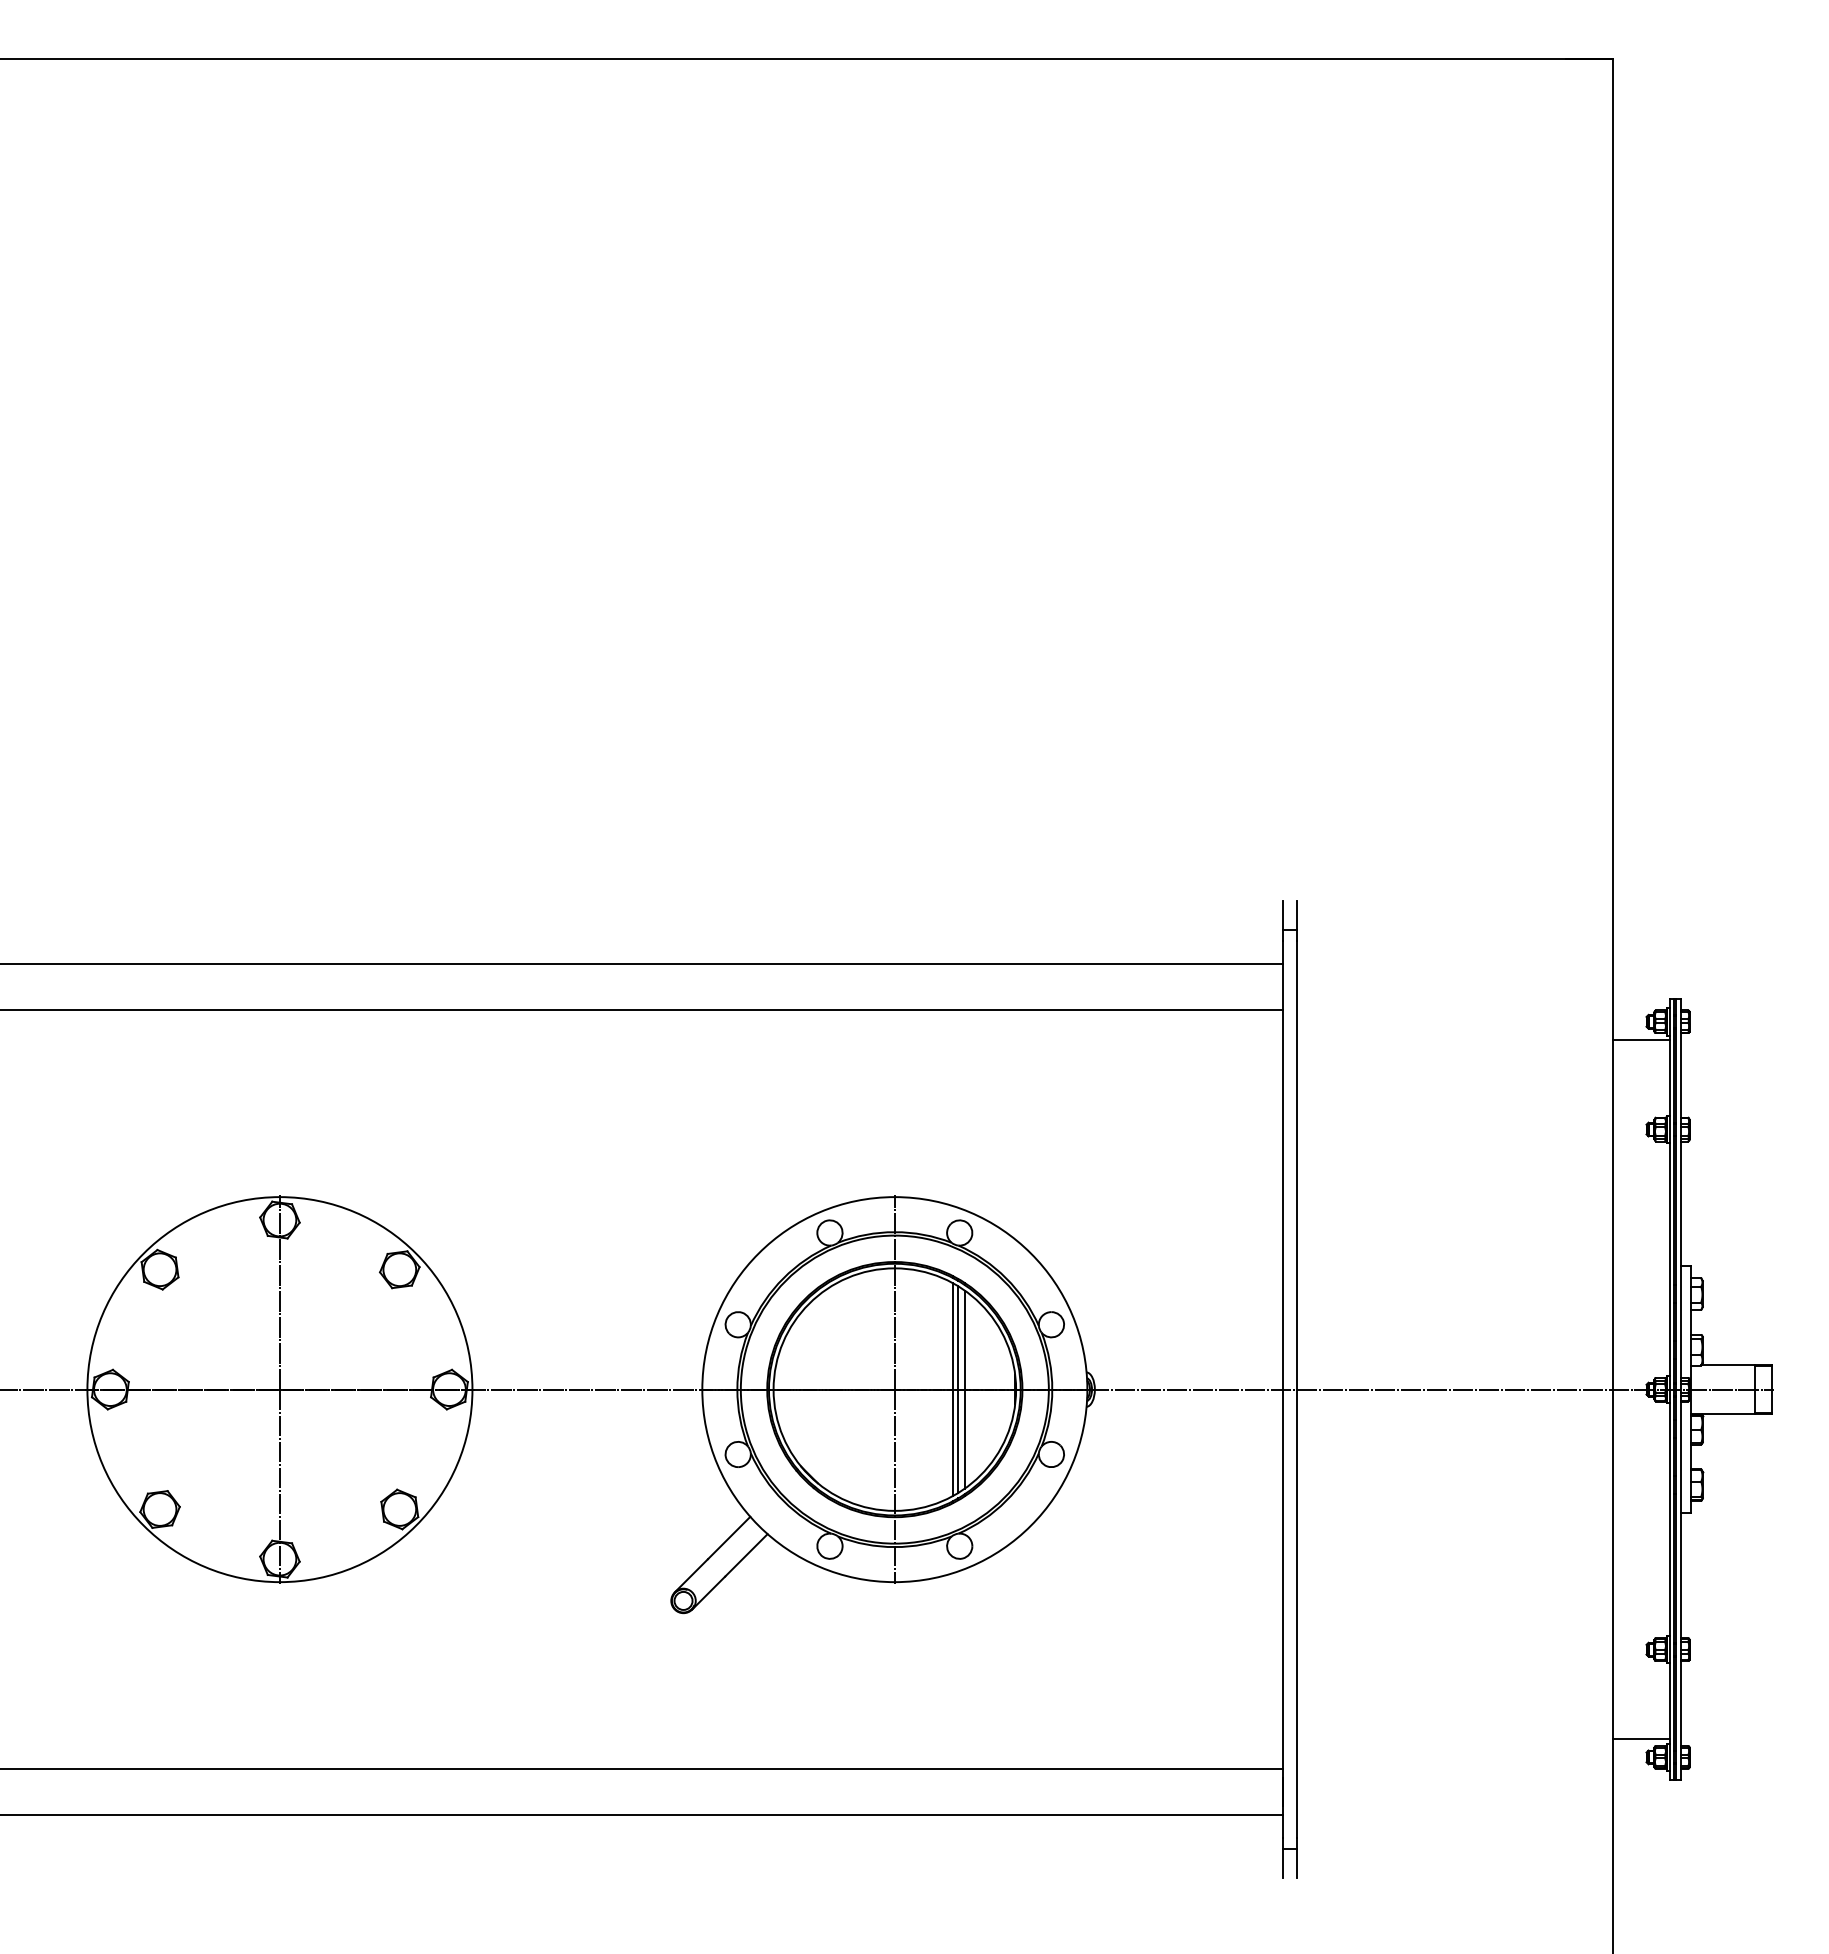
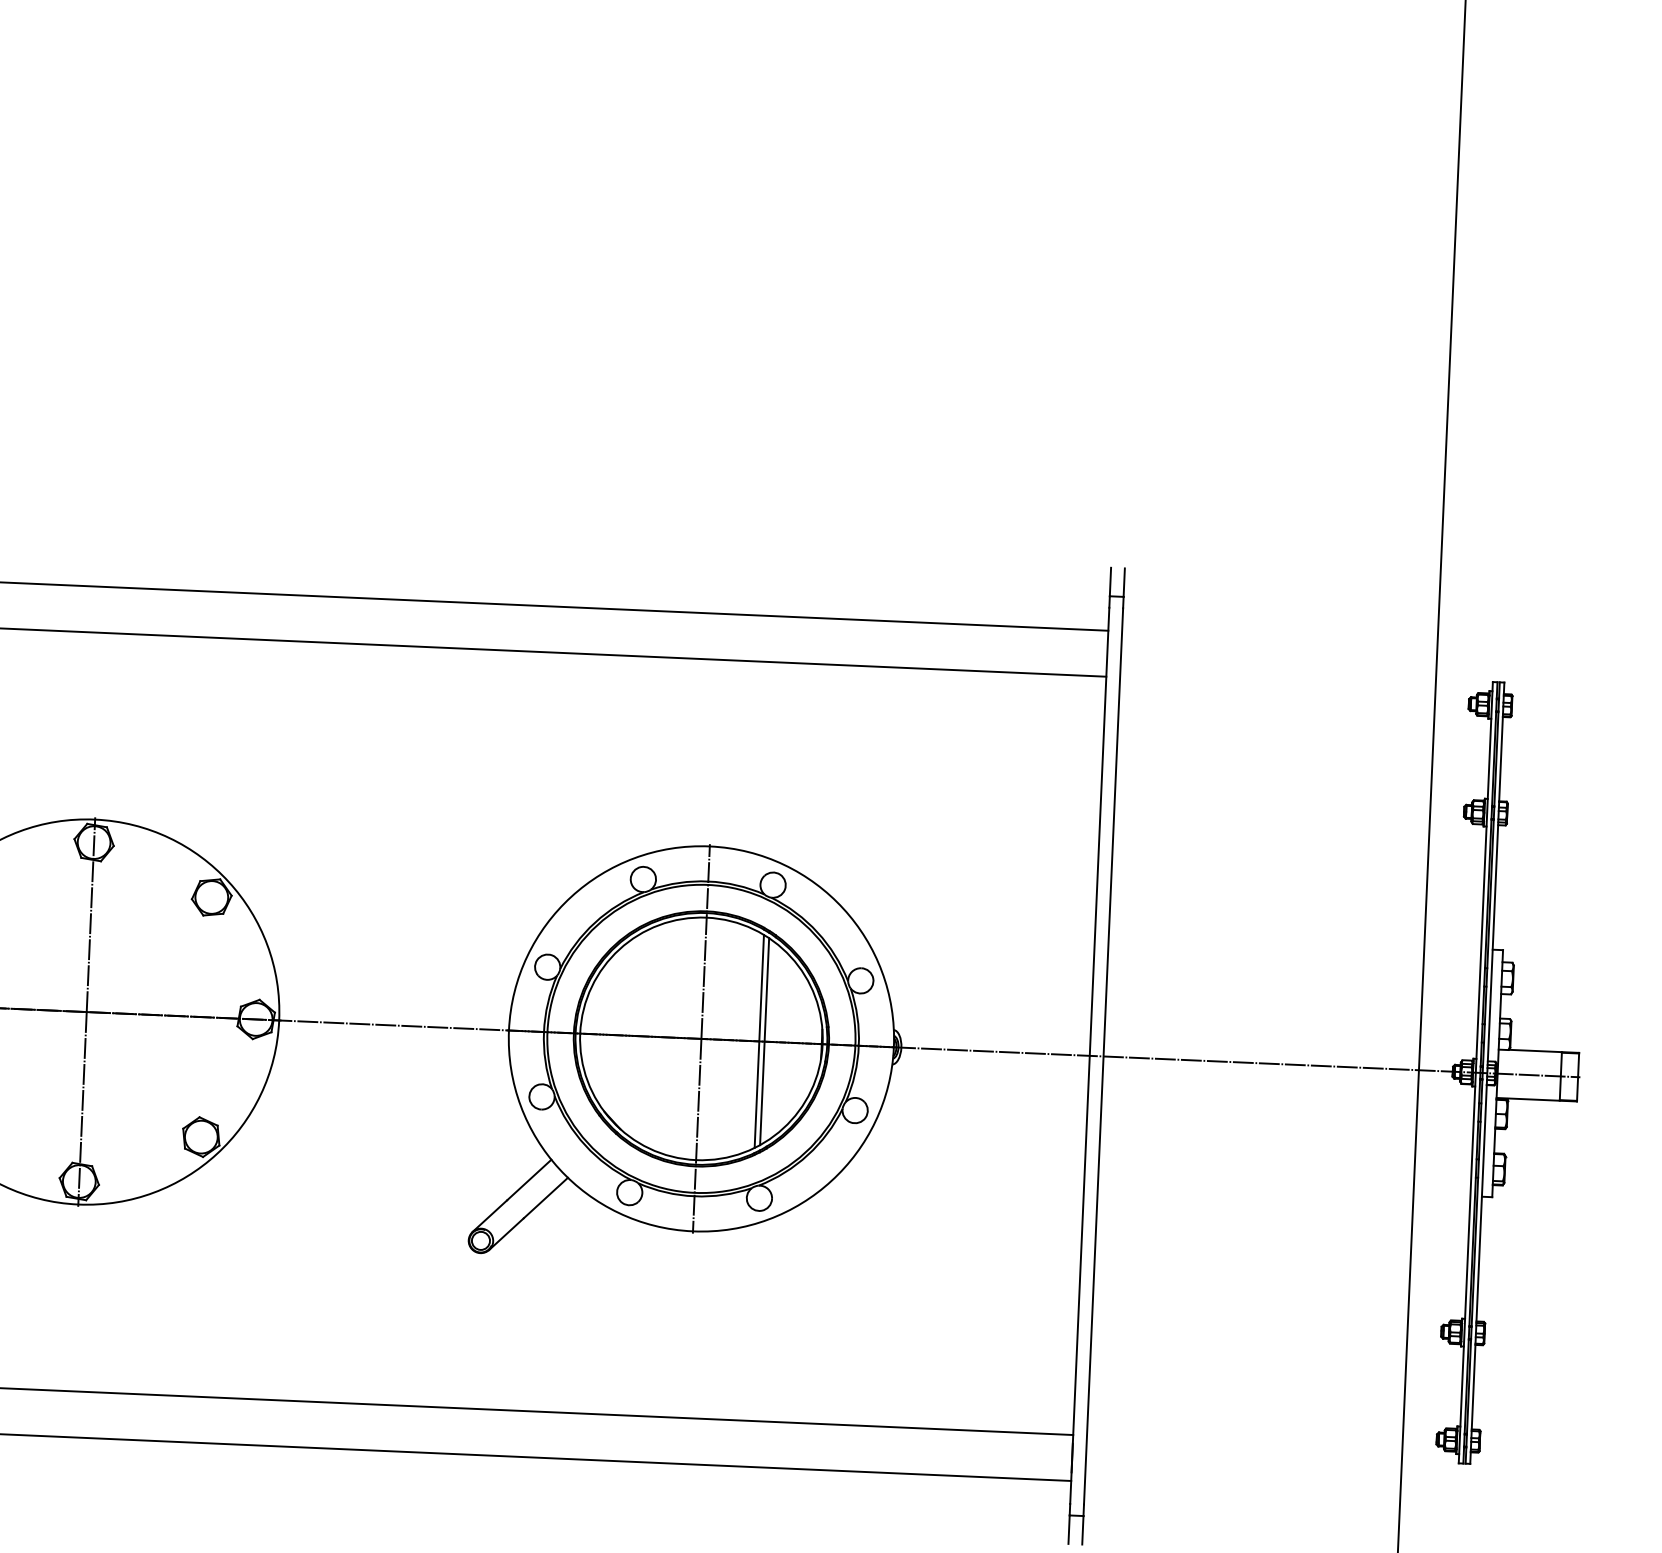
line: (1640, 1040) -> (1462, 722), removed
line: (964, 1389) -> (771, 1041), removed
line: (1640, 1739) -> (1431, 1421), removed

